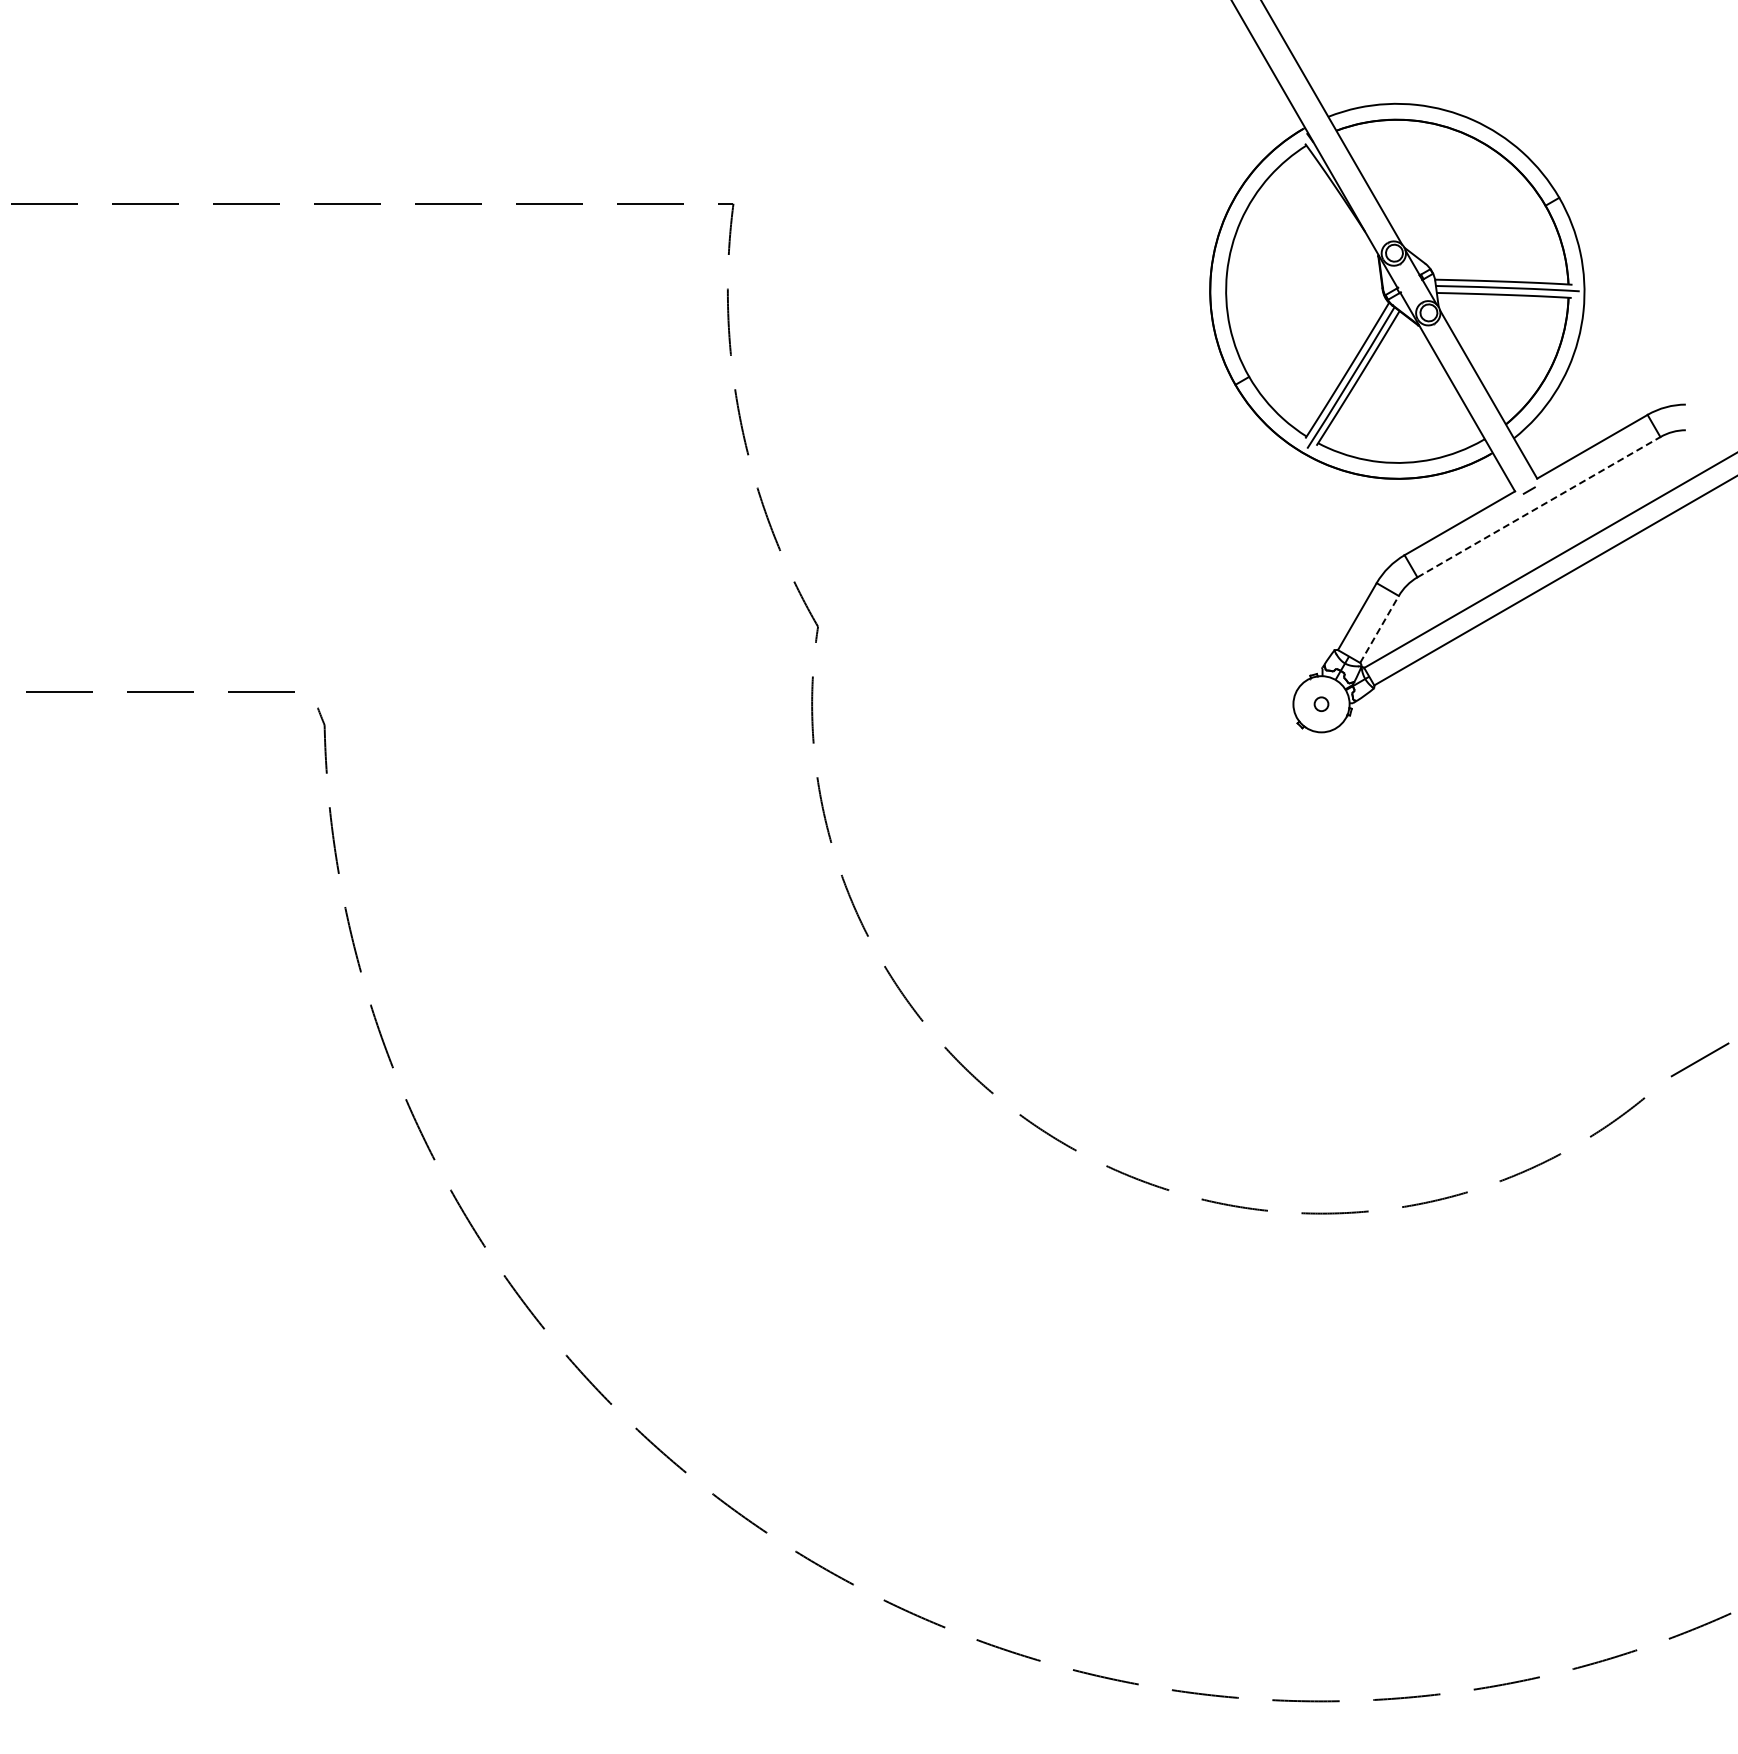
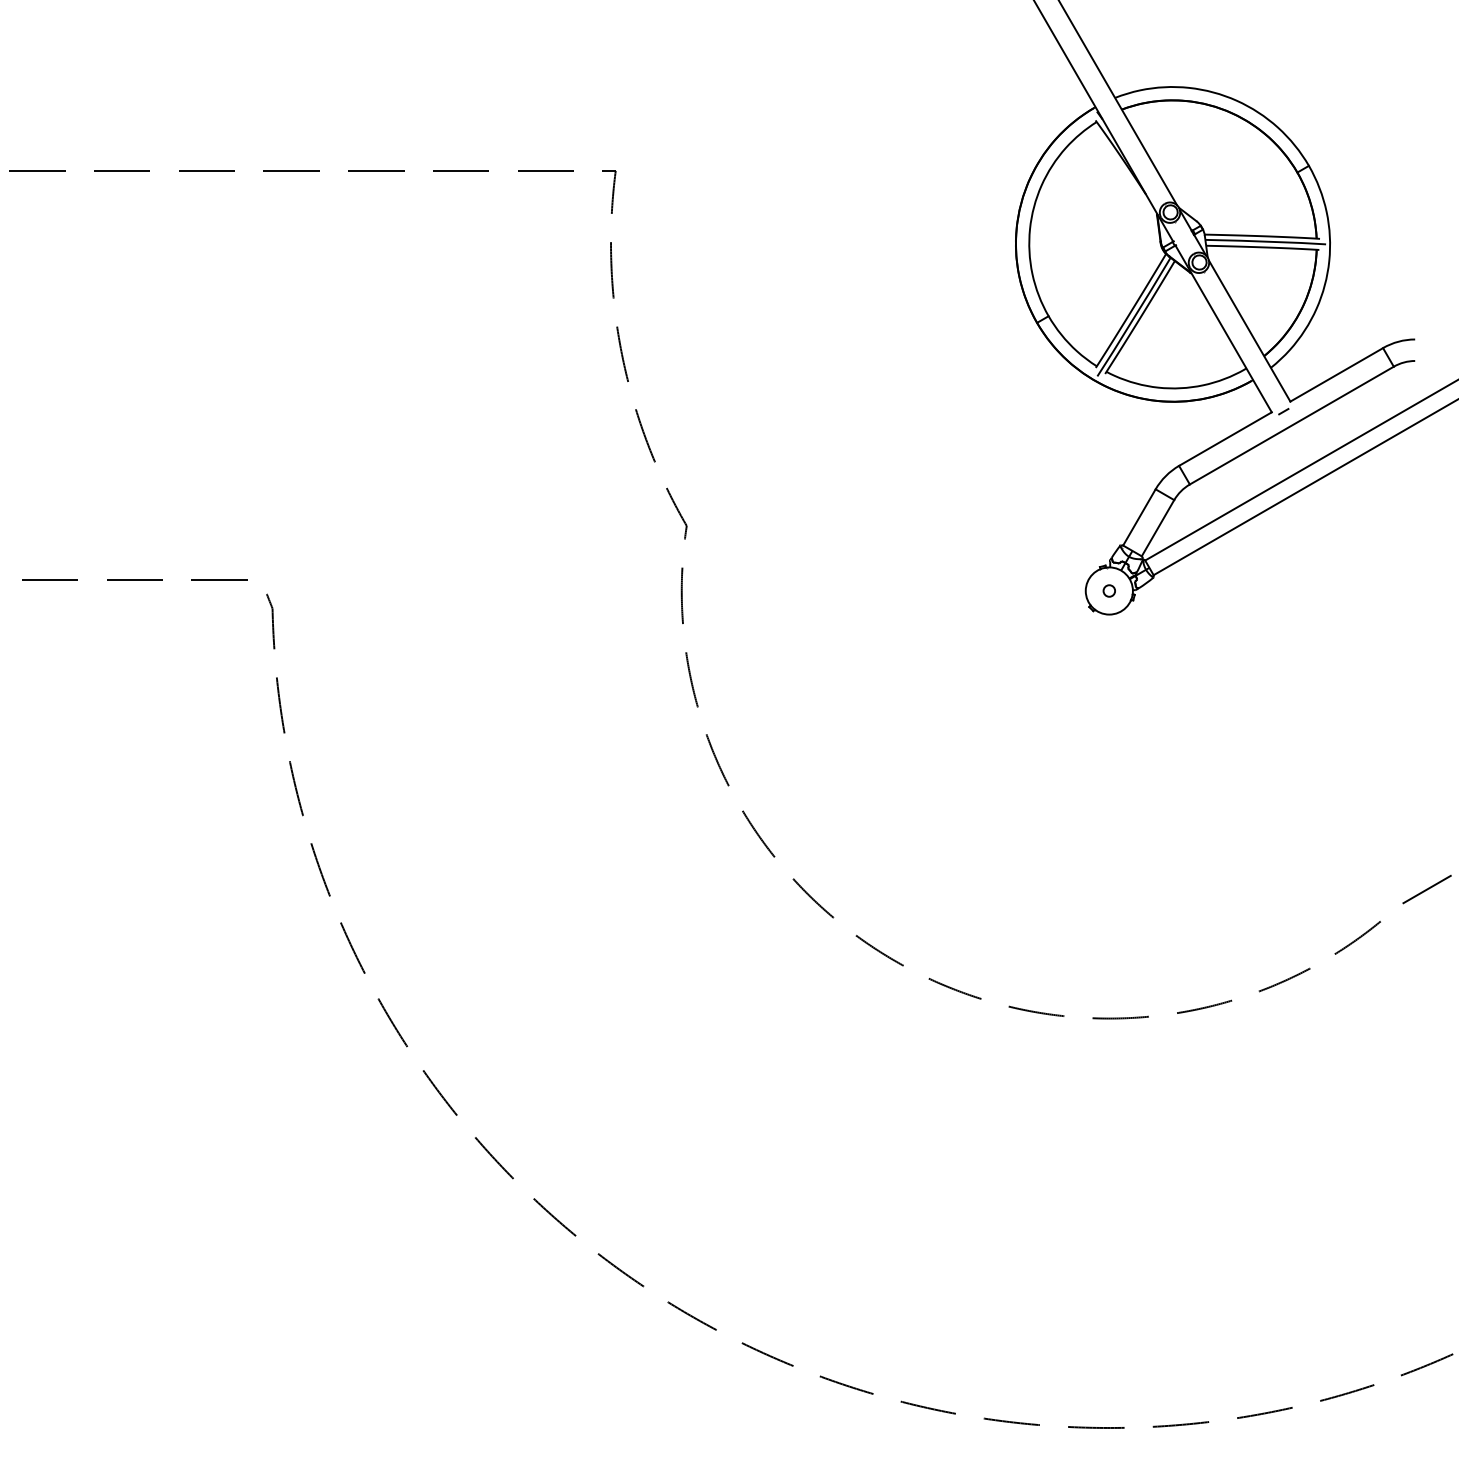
line: (1539, 506) -> (1292, 425), dashed -> solid
line: (1379, 629) -> (1158, 528), dashed -> solid

